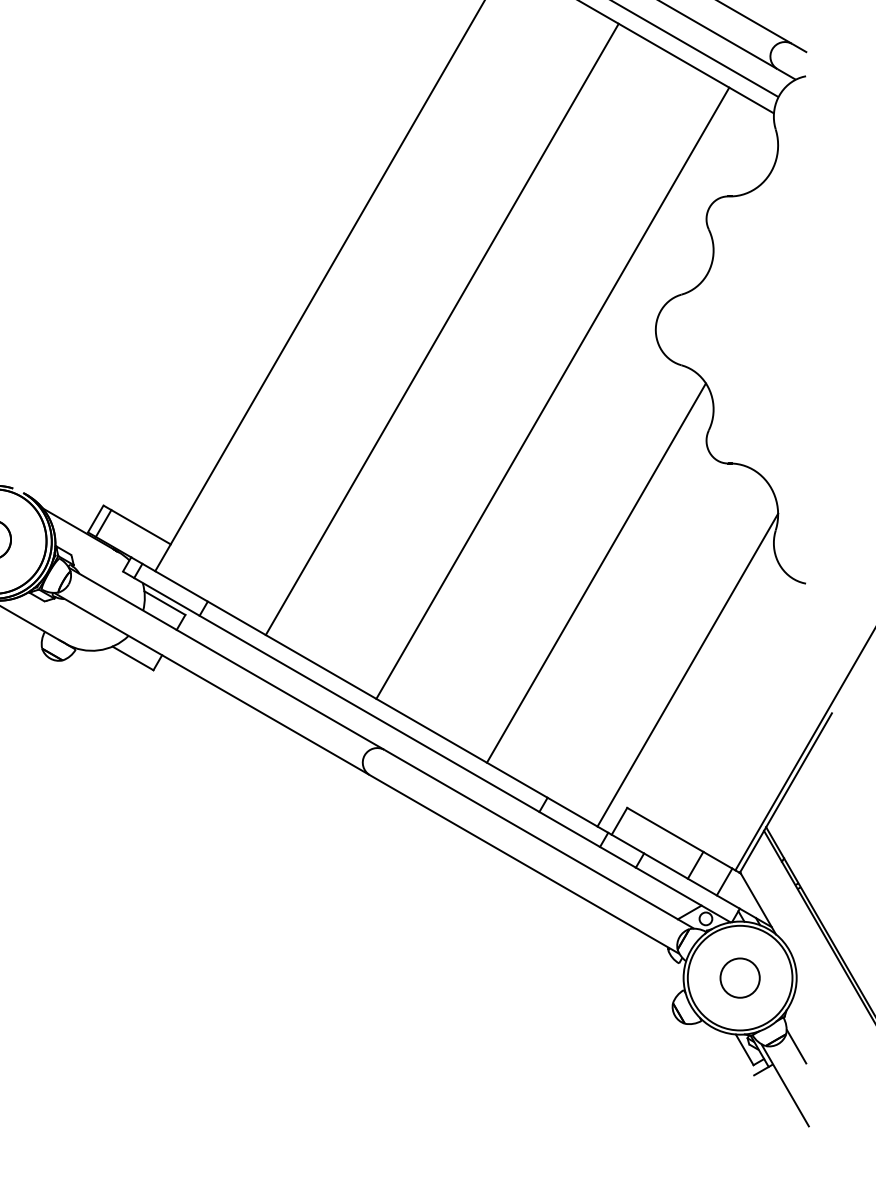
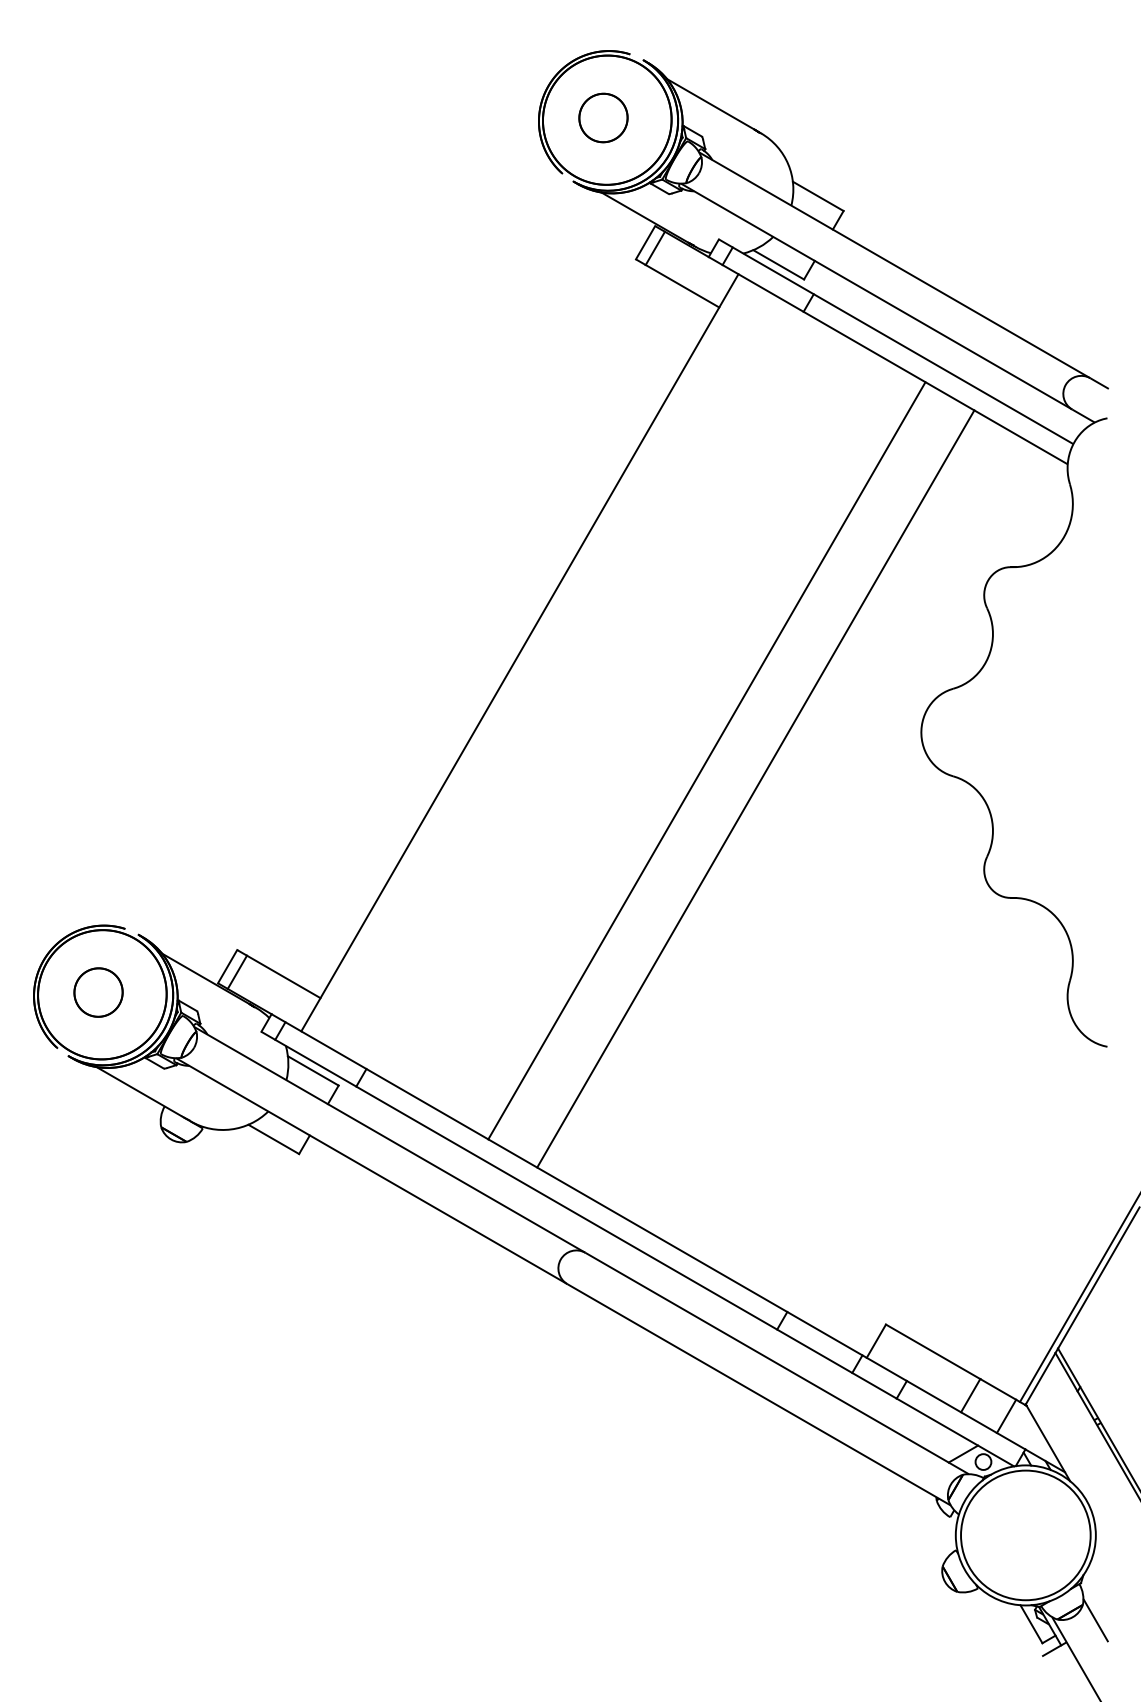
line: (441, 329) -> (706, 760), moved
line: (552, 392) -> (755, 788), moved
line: (596, 572) -> (847, 1033), removed
line: (687, 669) -> (960, 1153), removed
circle: (739, 978) -> (1025, 1535), removed

